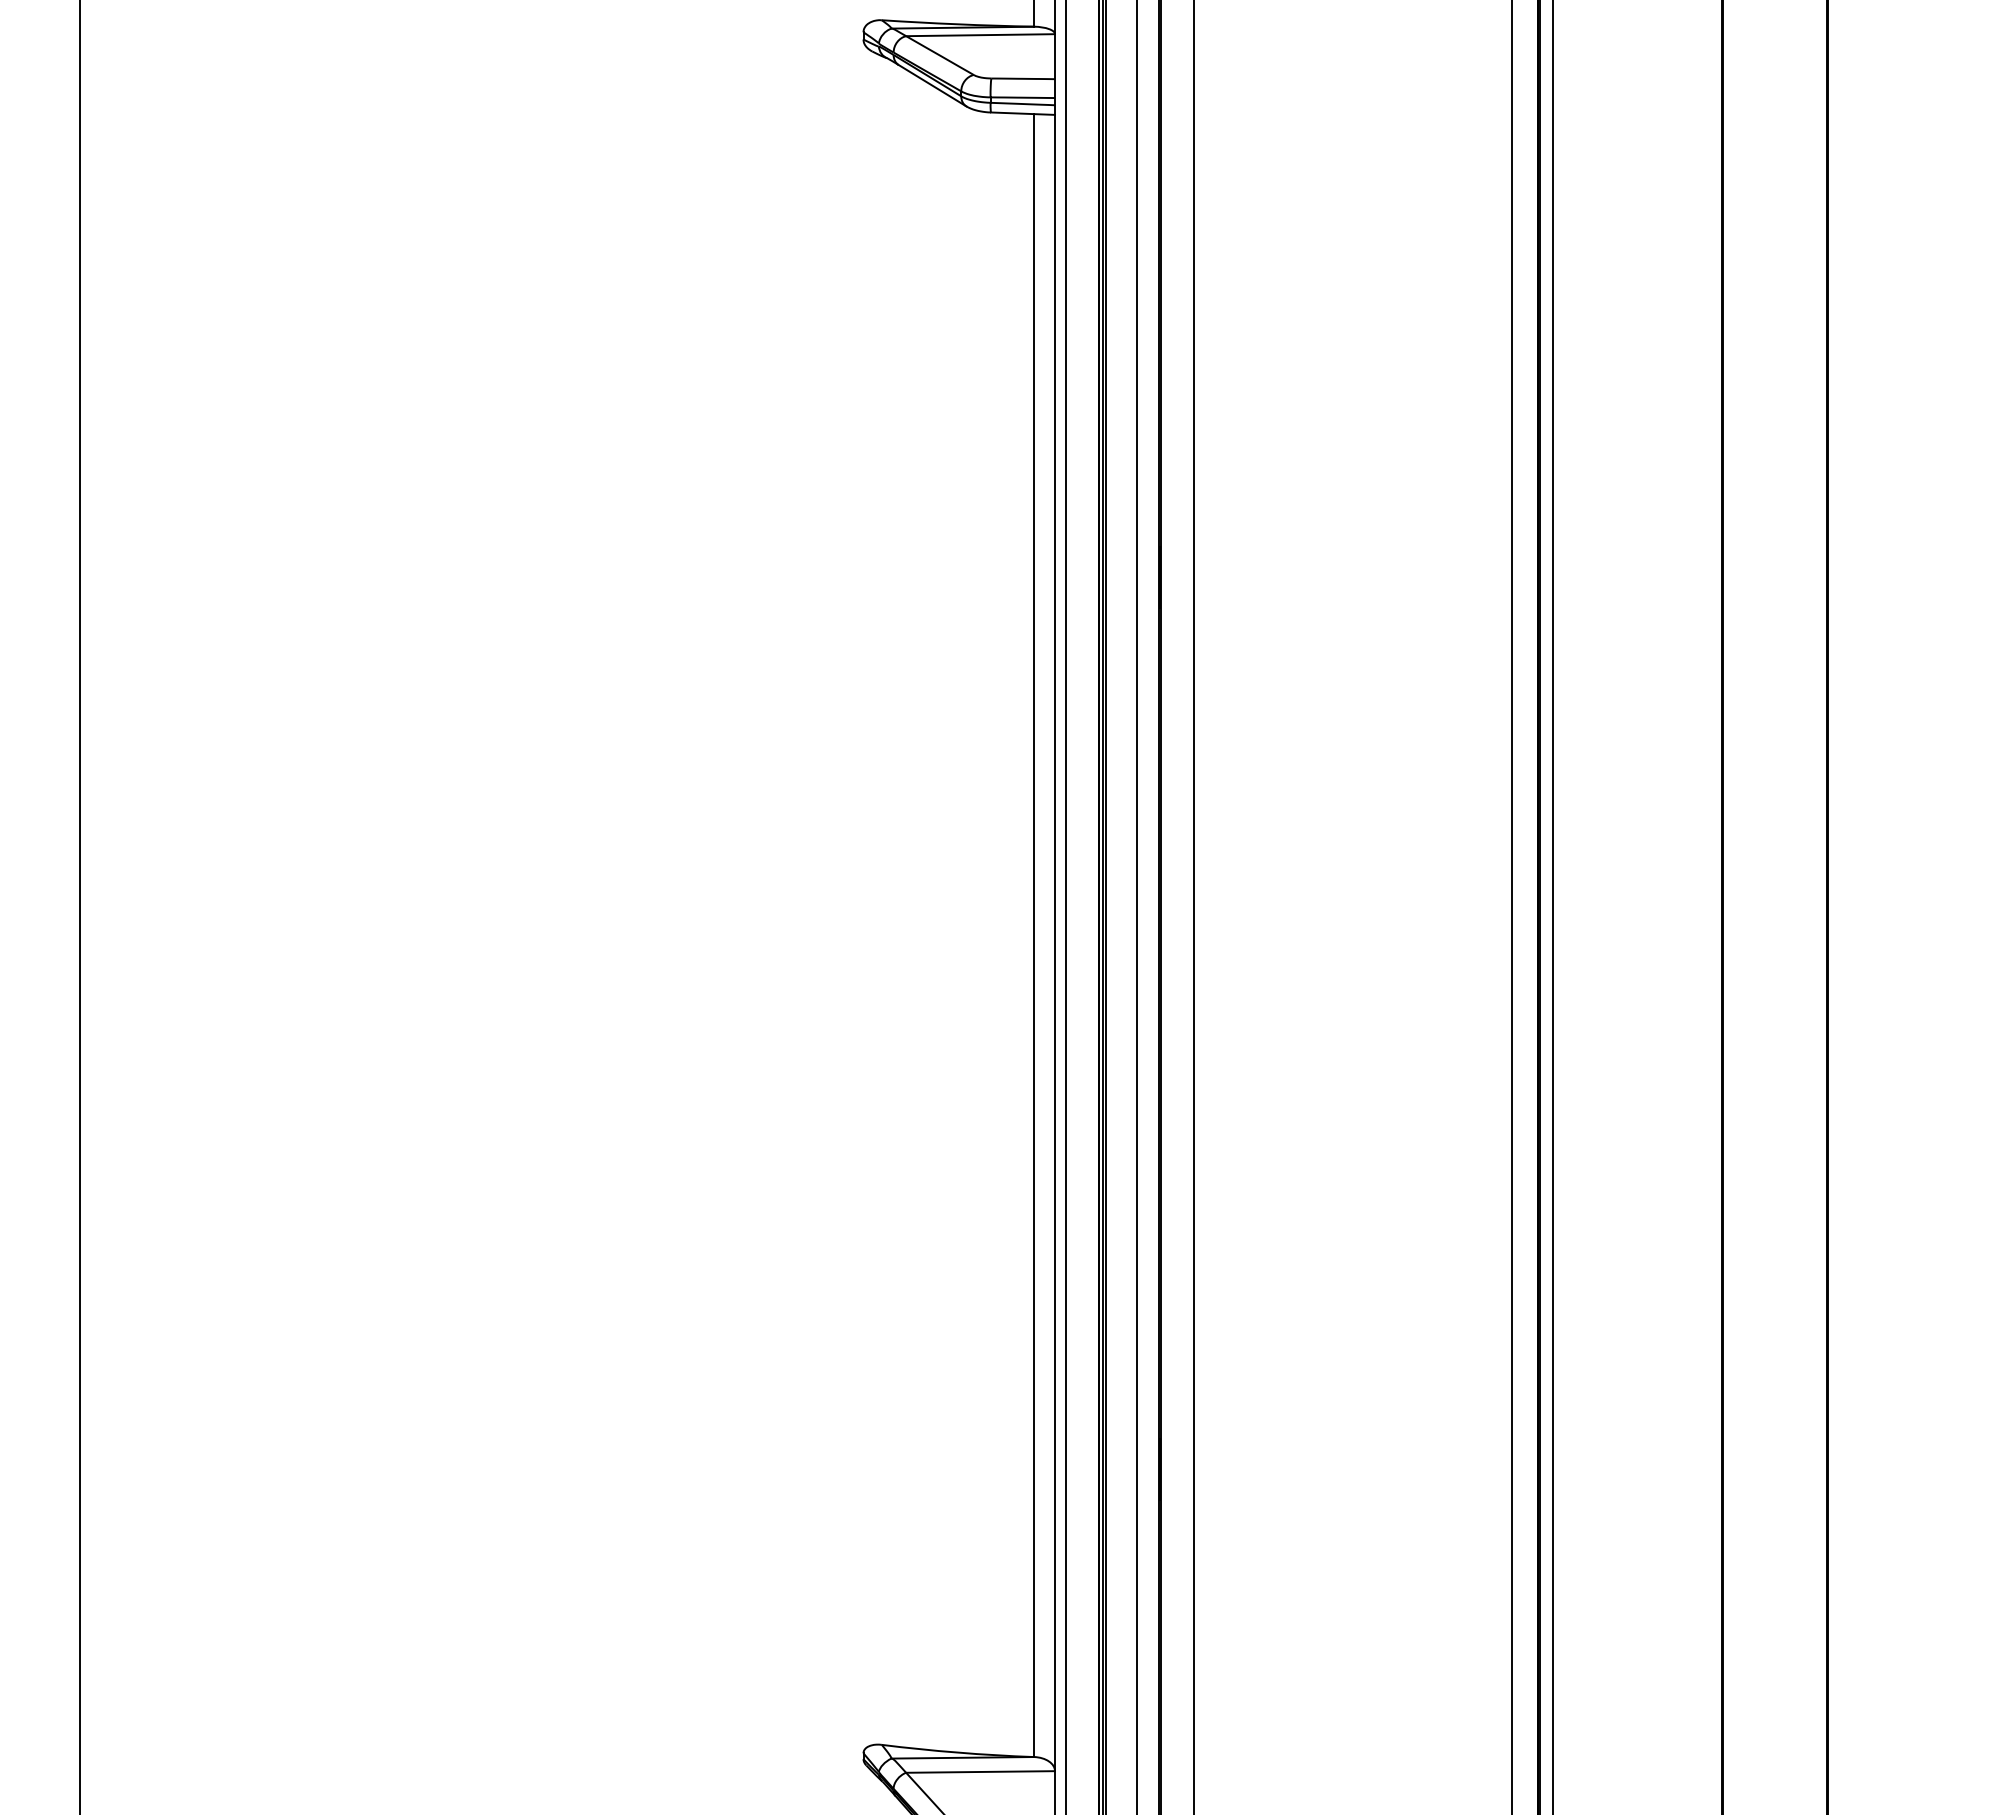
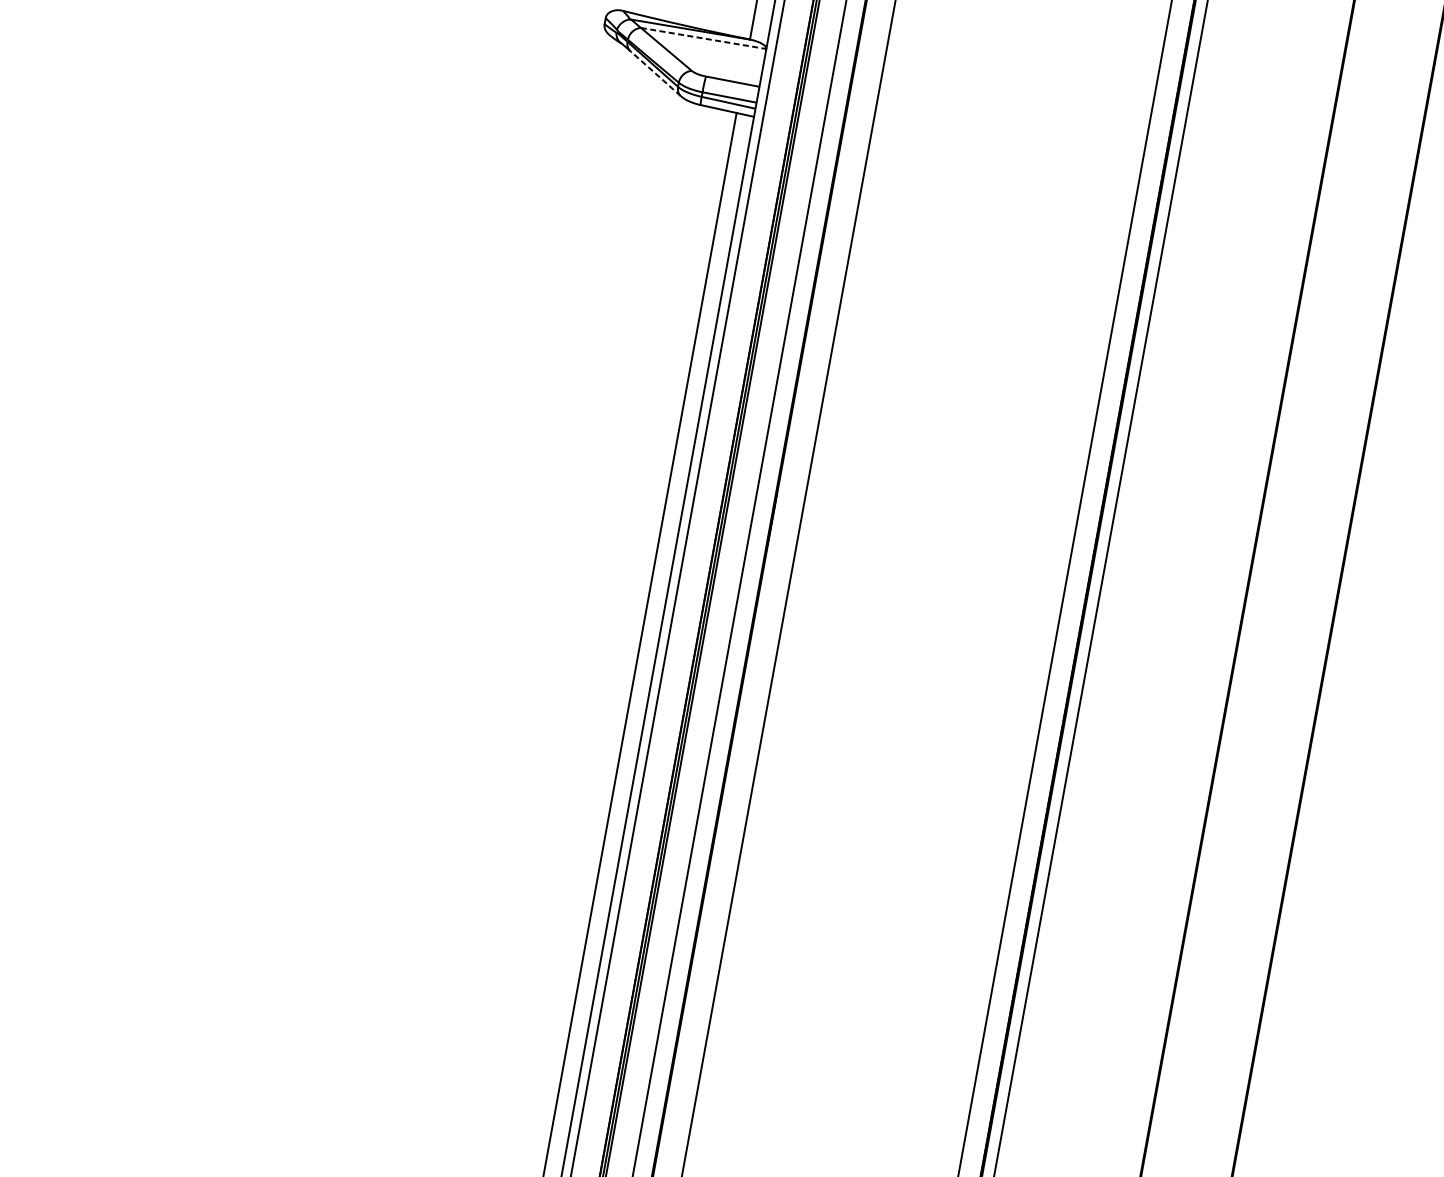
line: (981, 35) -> (704, 38), solid -> dashed
line: (932, 85) -> (655, 73), solid -> dashed

